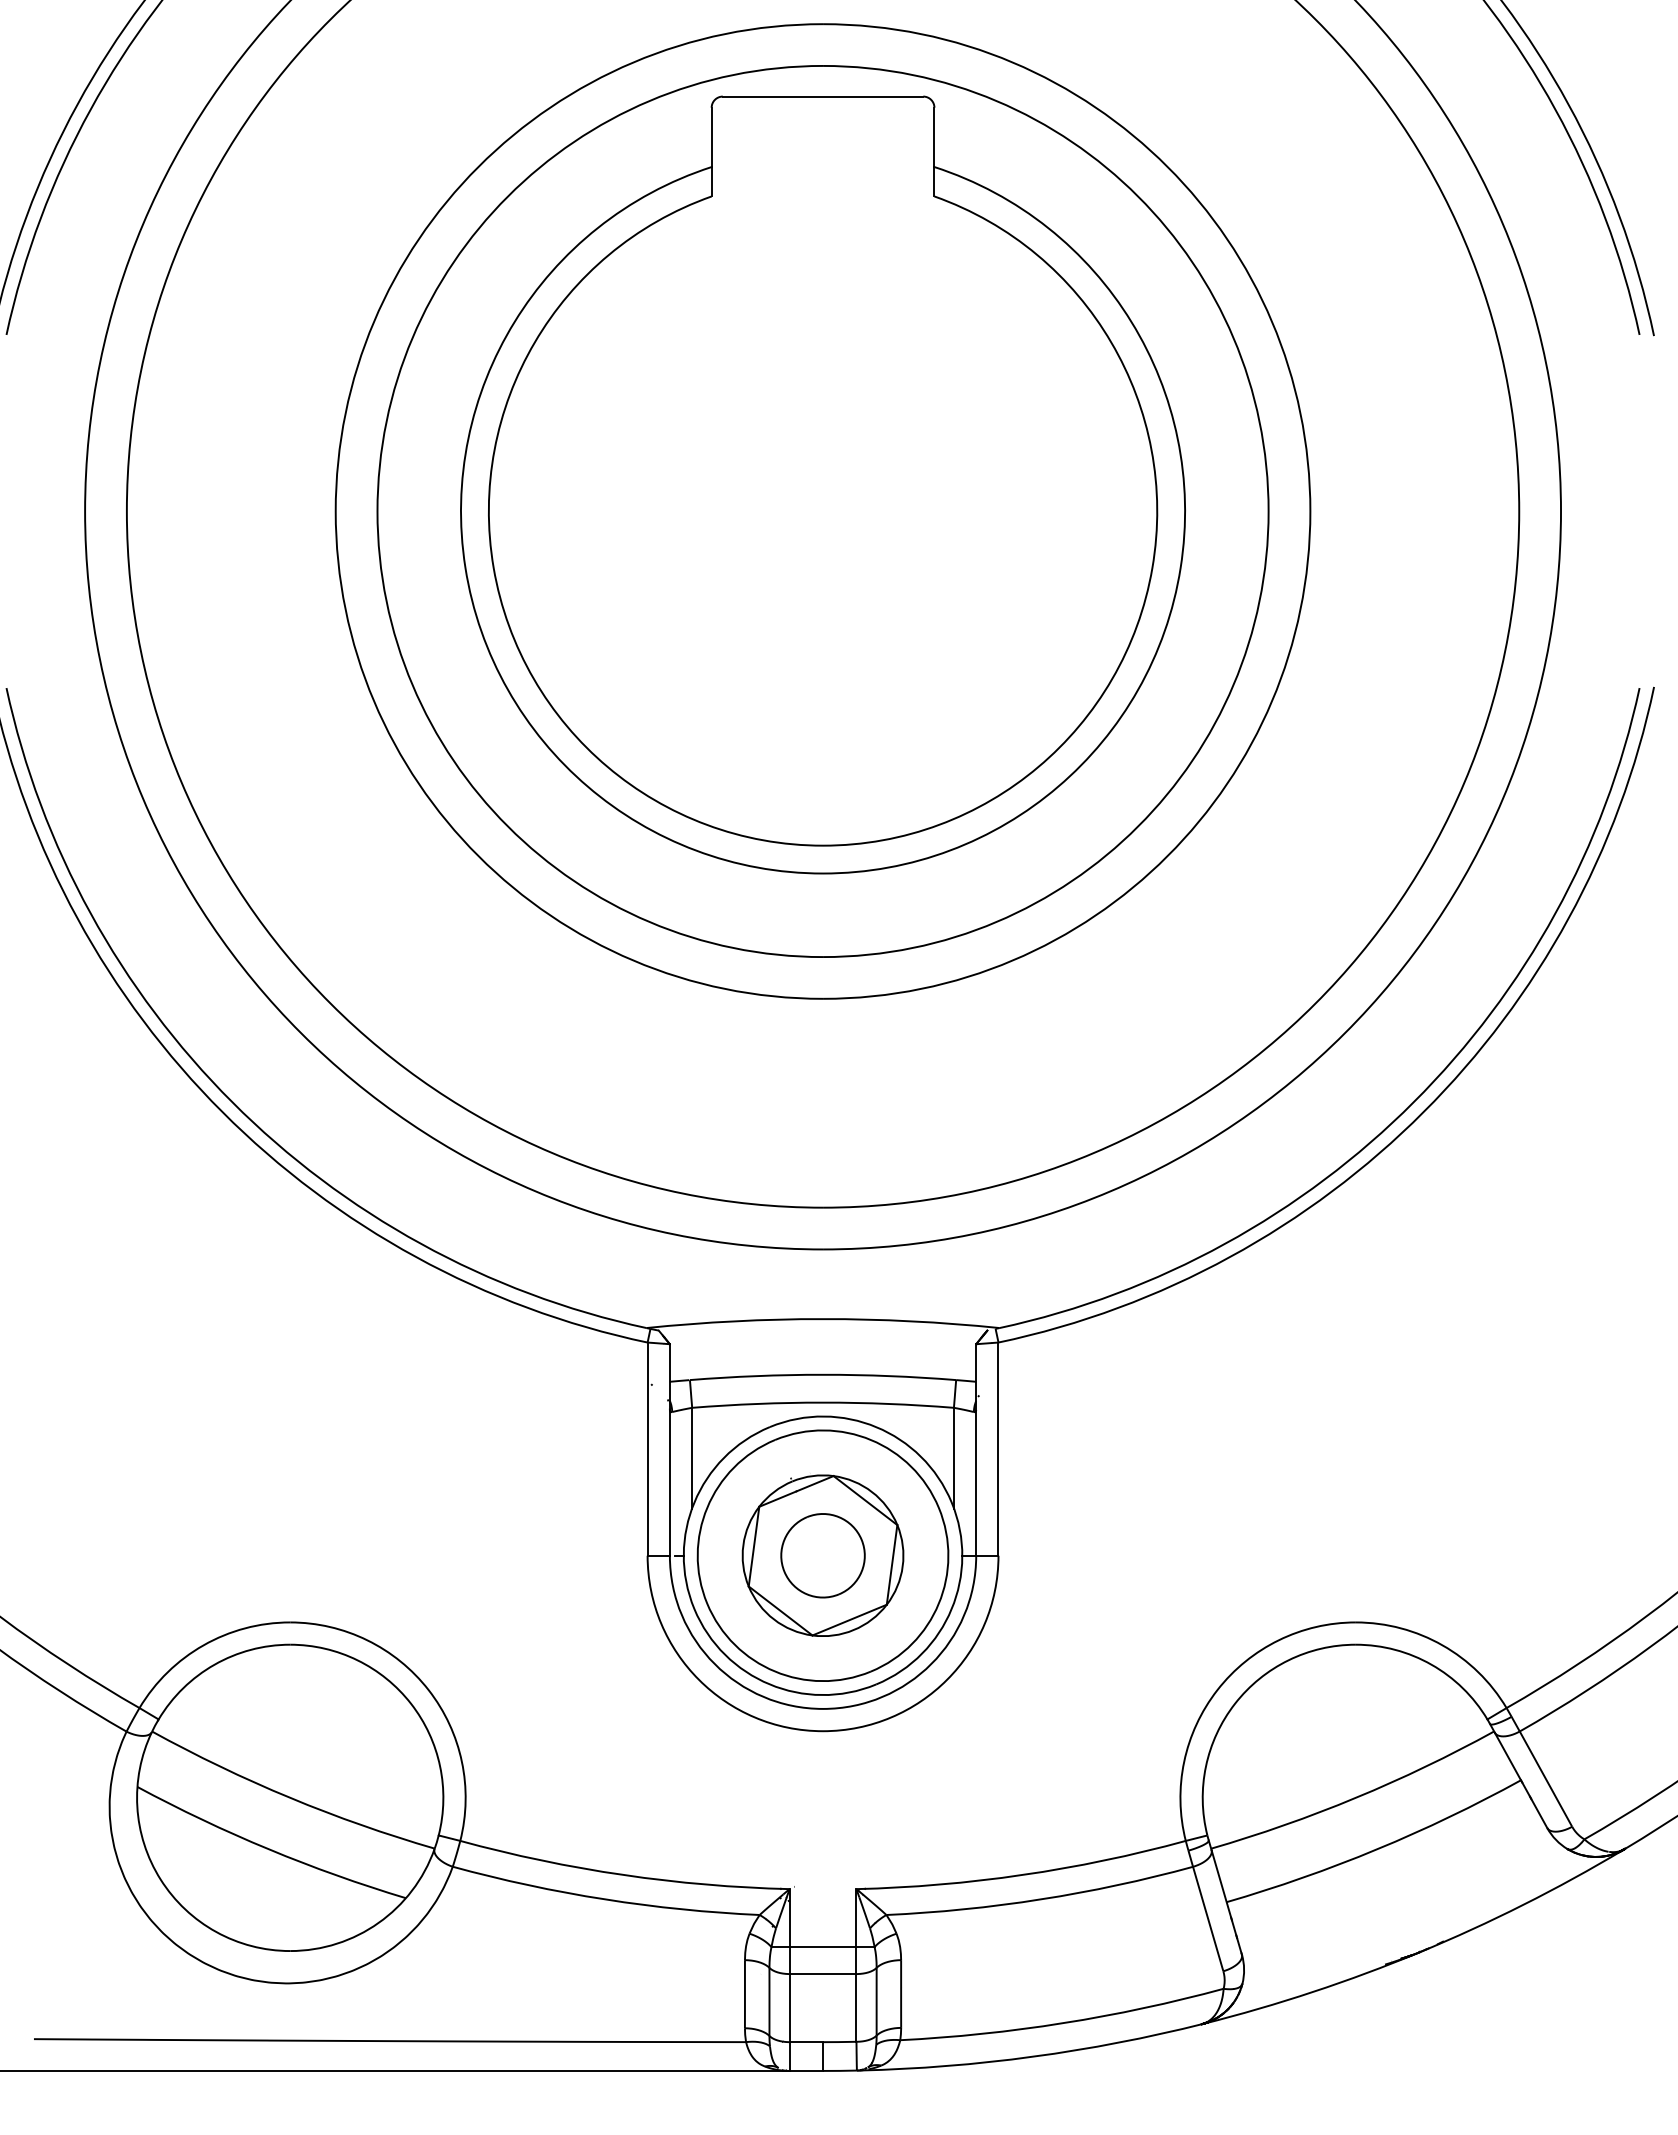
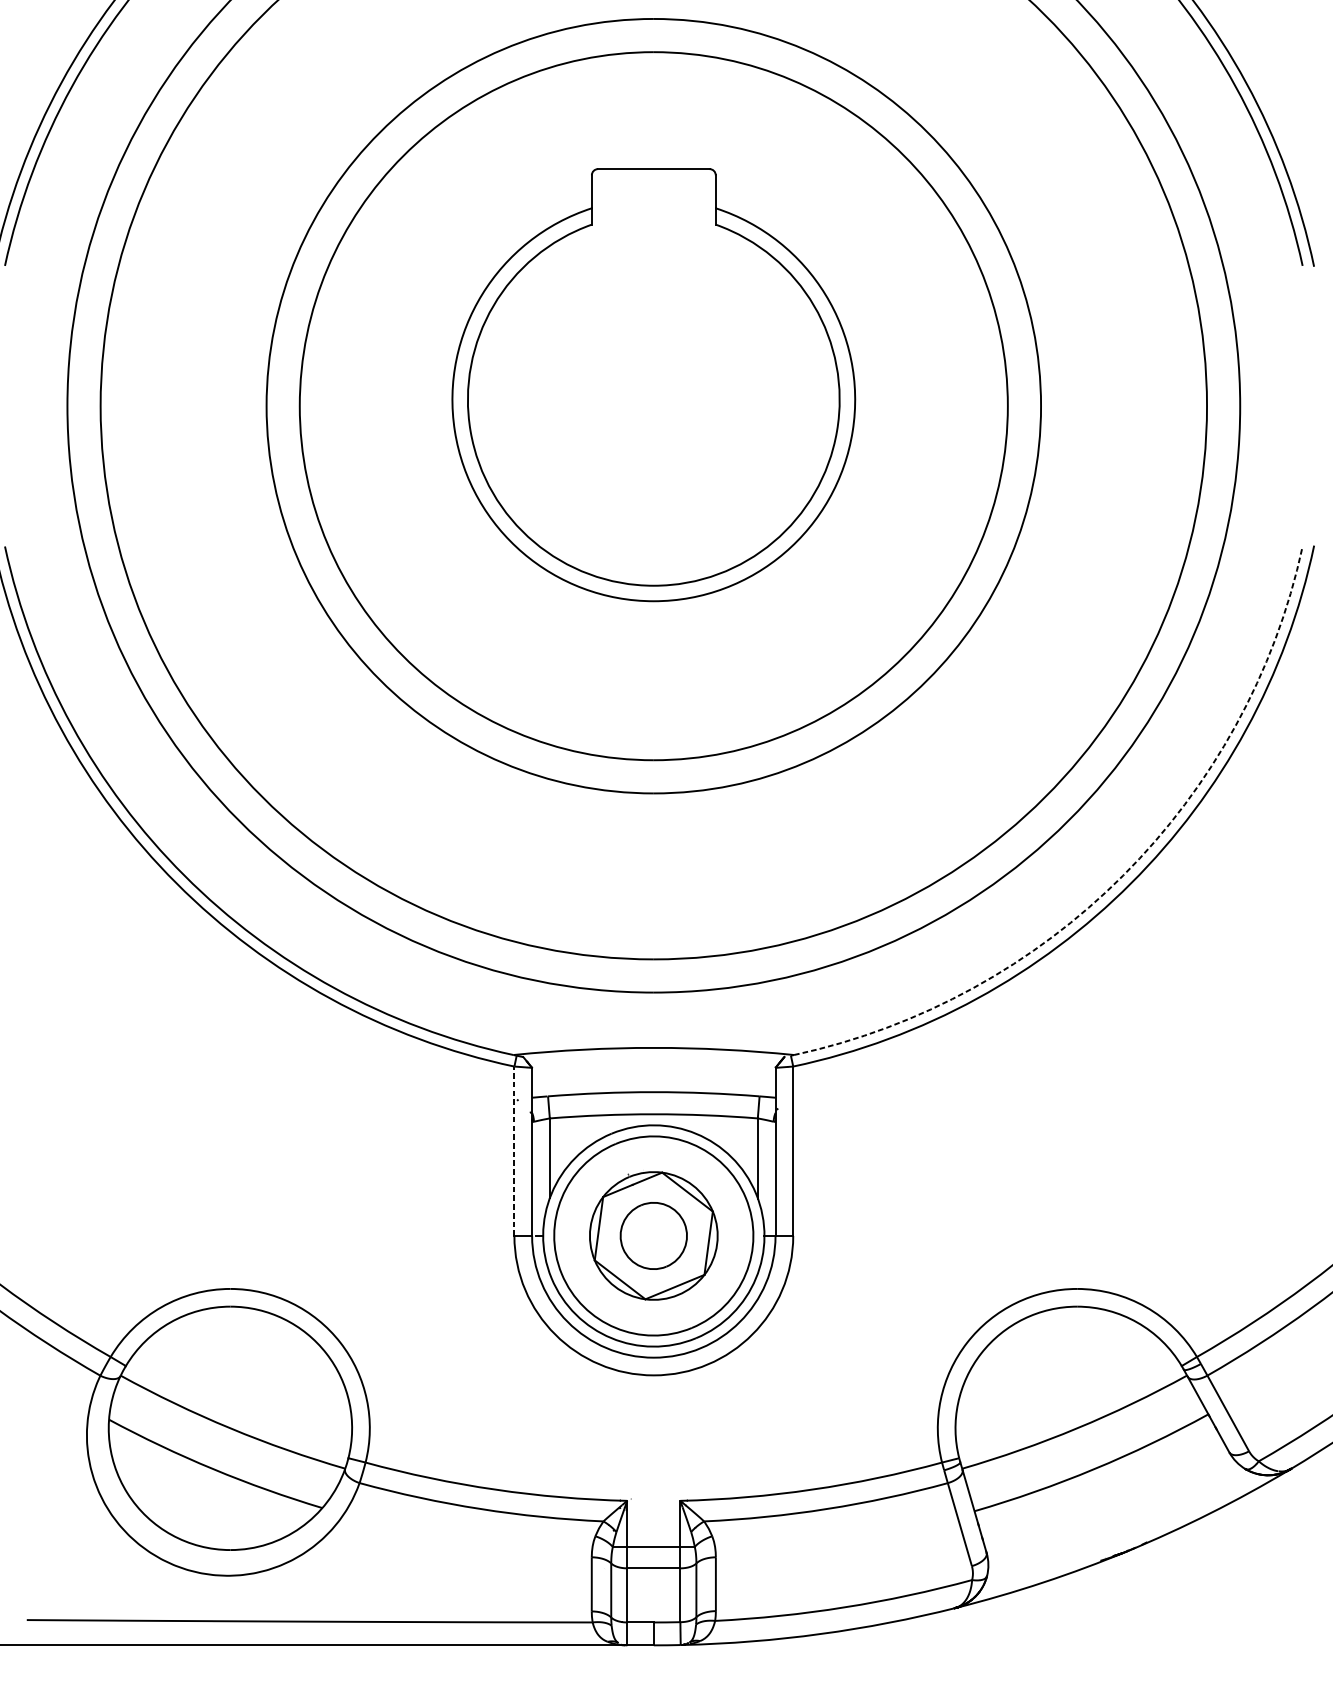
part: (822, 484) -> (653, 384), size x0.7
arc: (1413, 1102) -> (1122, 875), solid -> dashed
line: (647, 1449) -> (514, 1151), solid -> dashed

